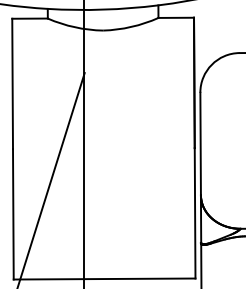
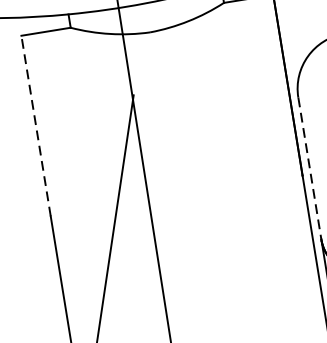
line: (12, 83) -> (35, 125), solid -> dashed
line: (200, 144) -> (309, 169), solid -> dashed

